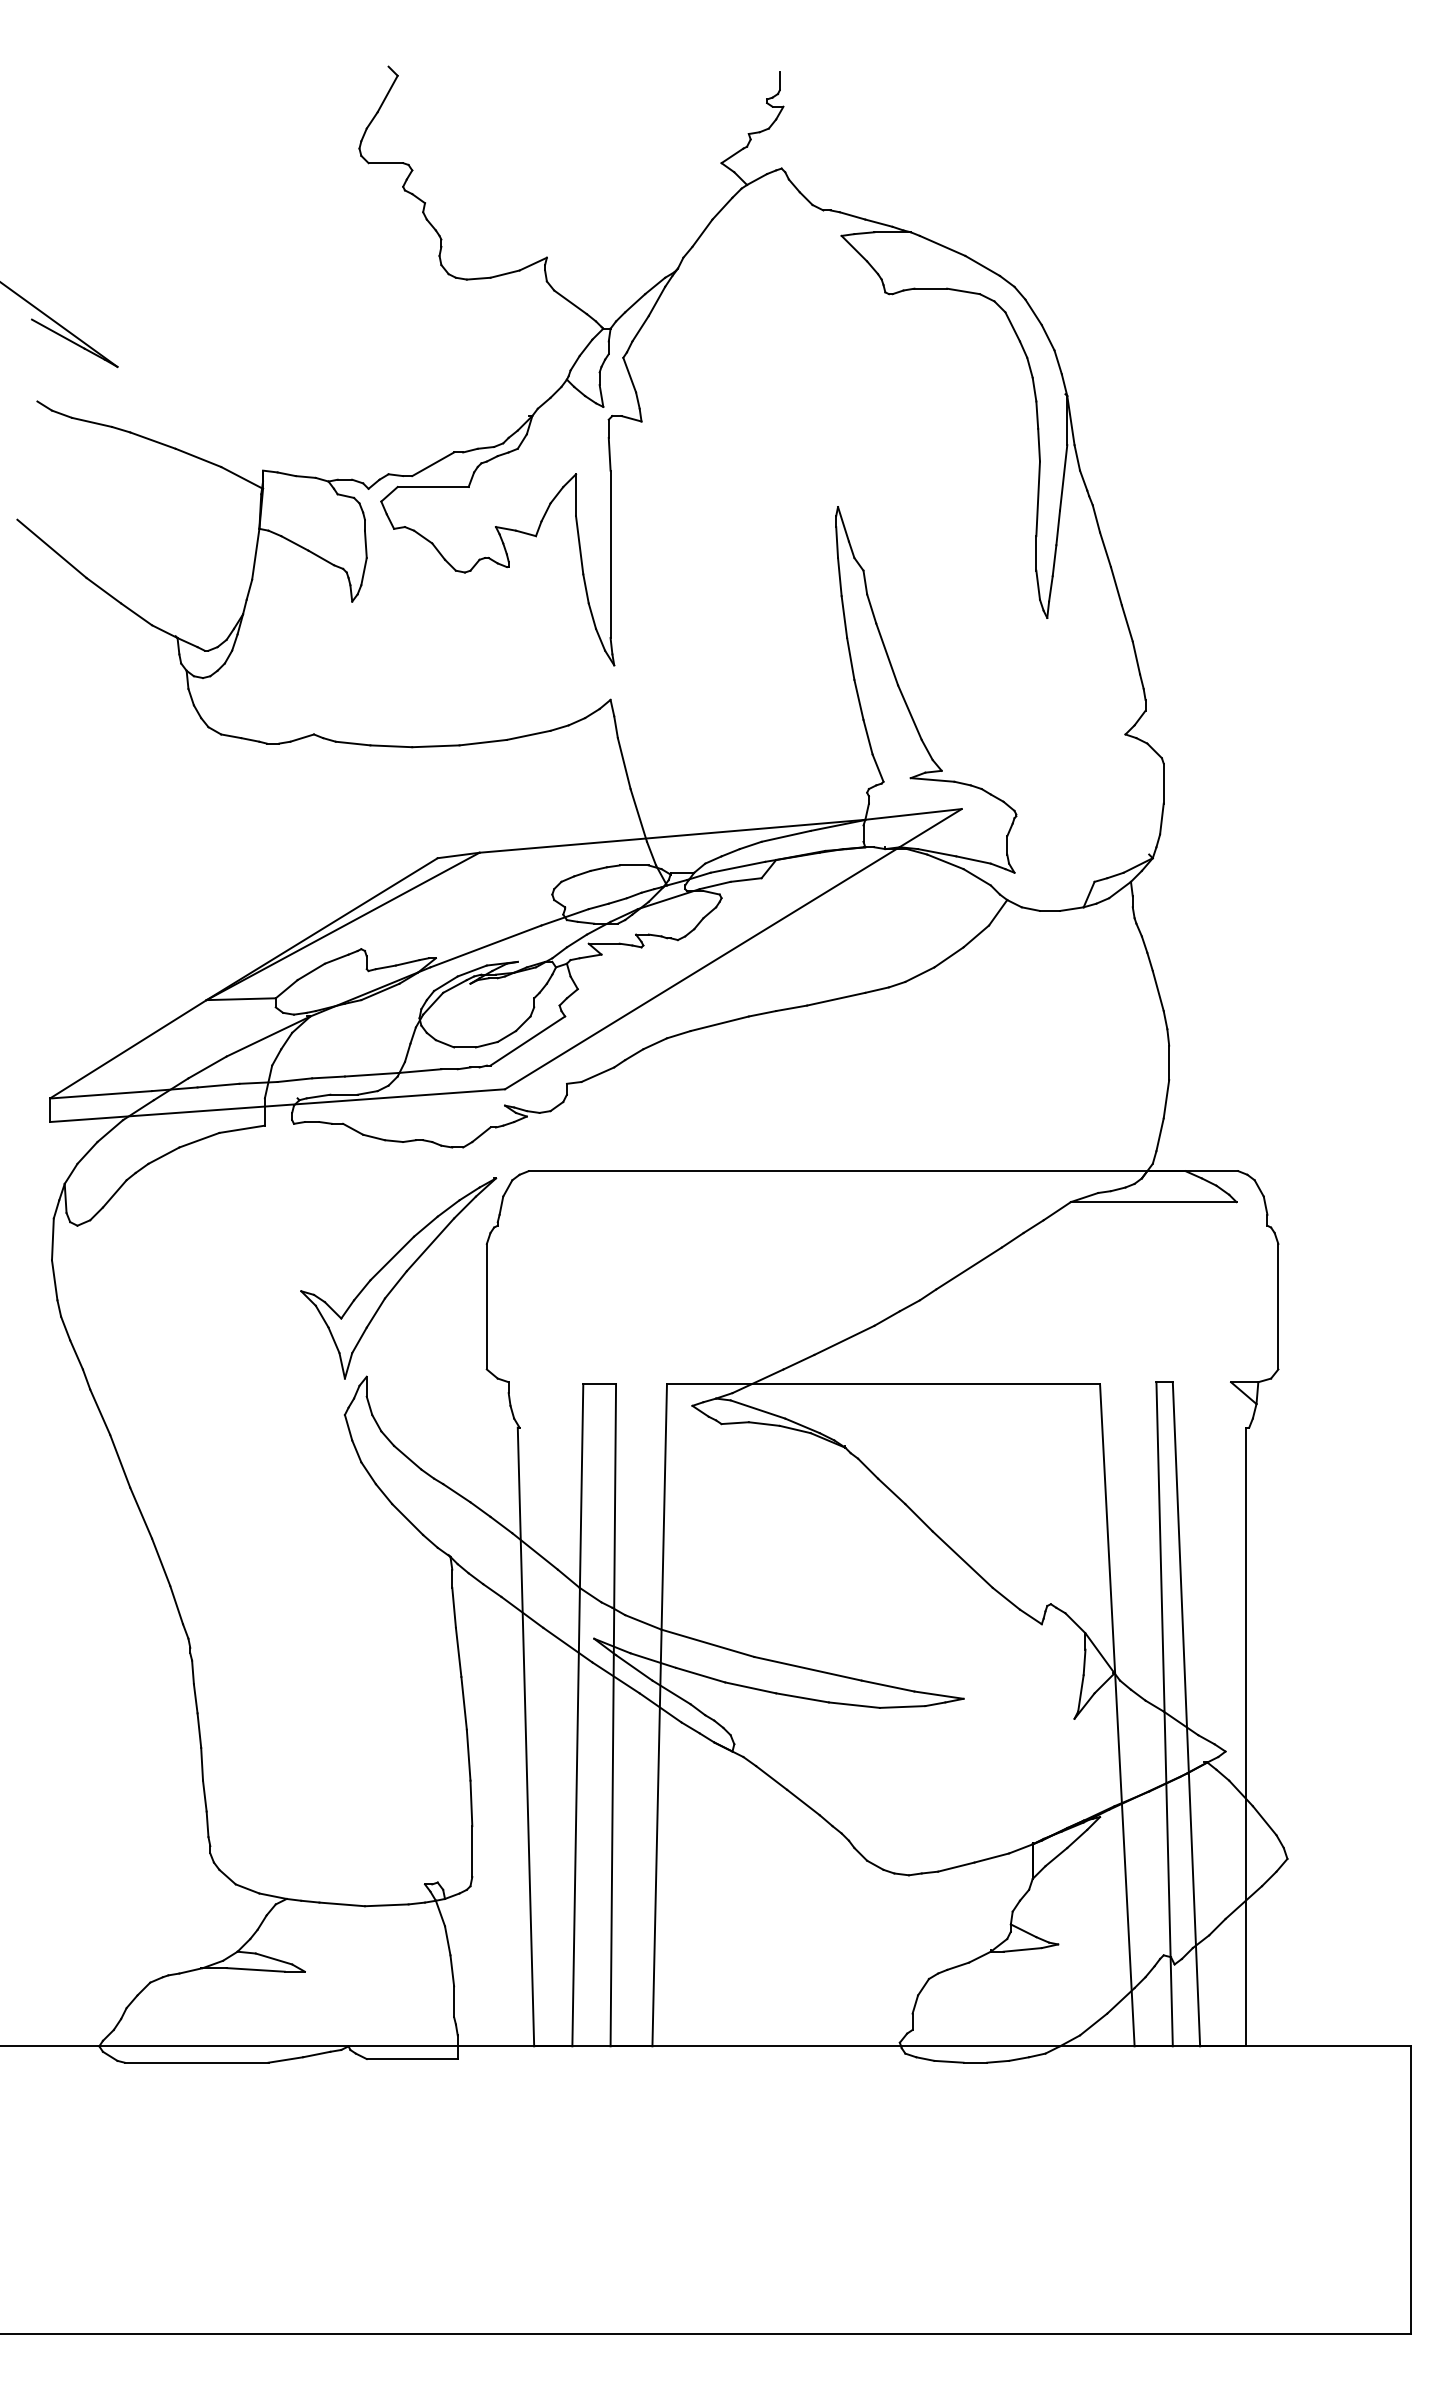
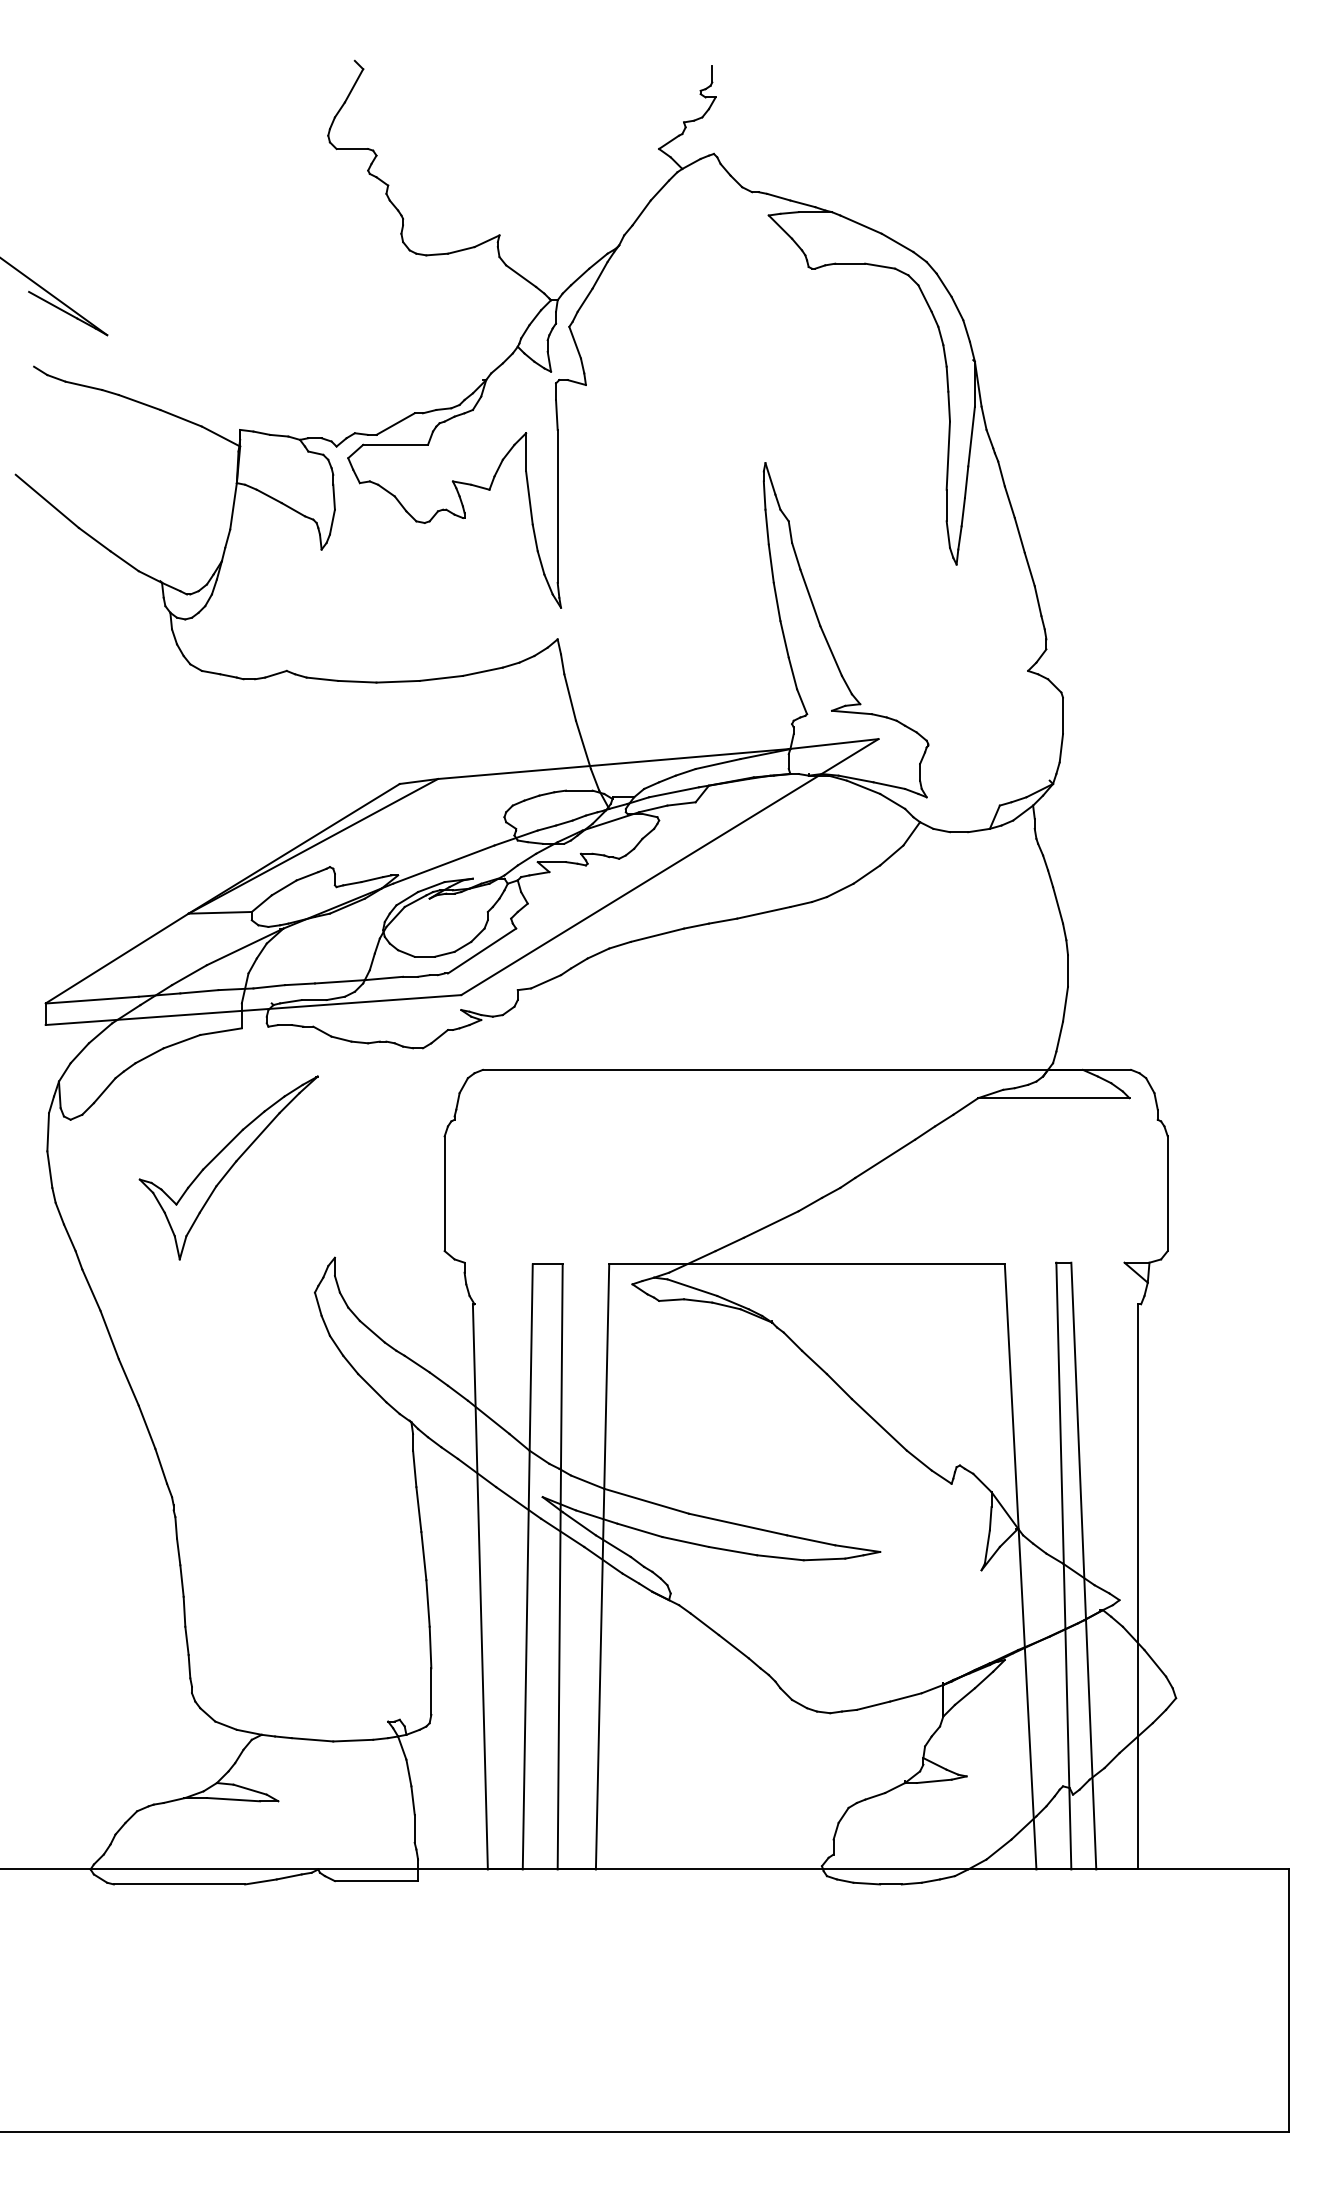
part: (398, 1278) -> (228, 1167), moved

